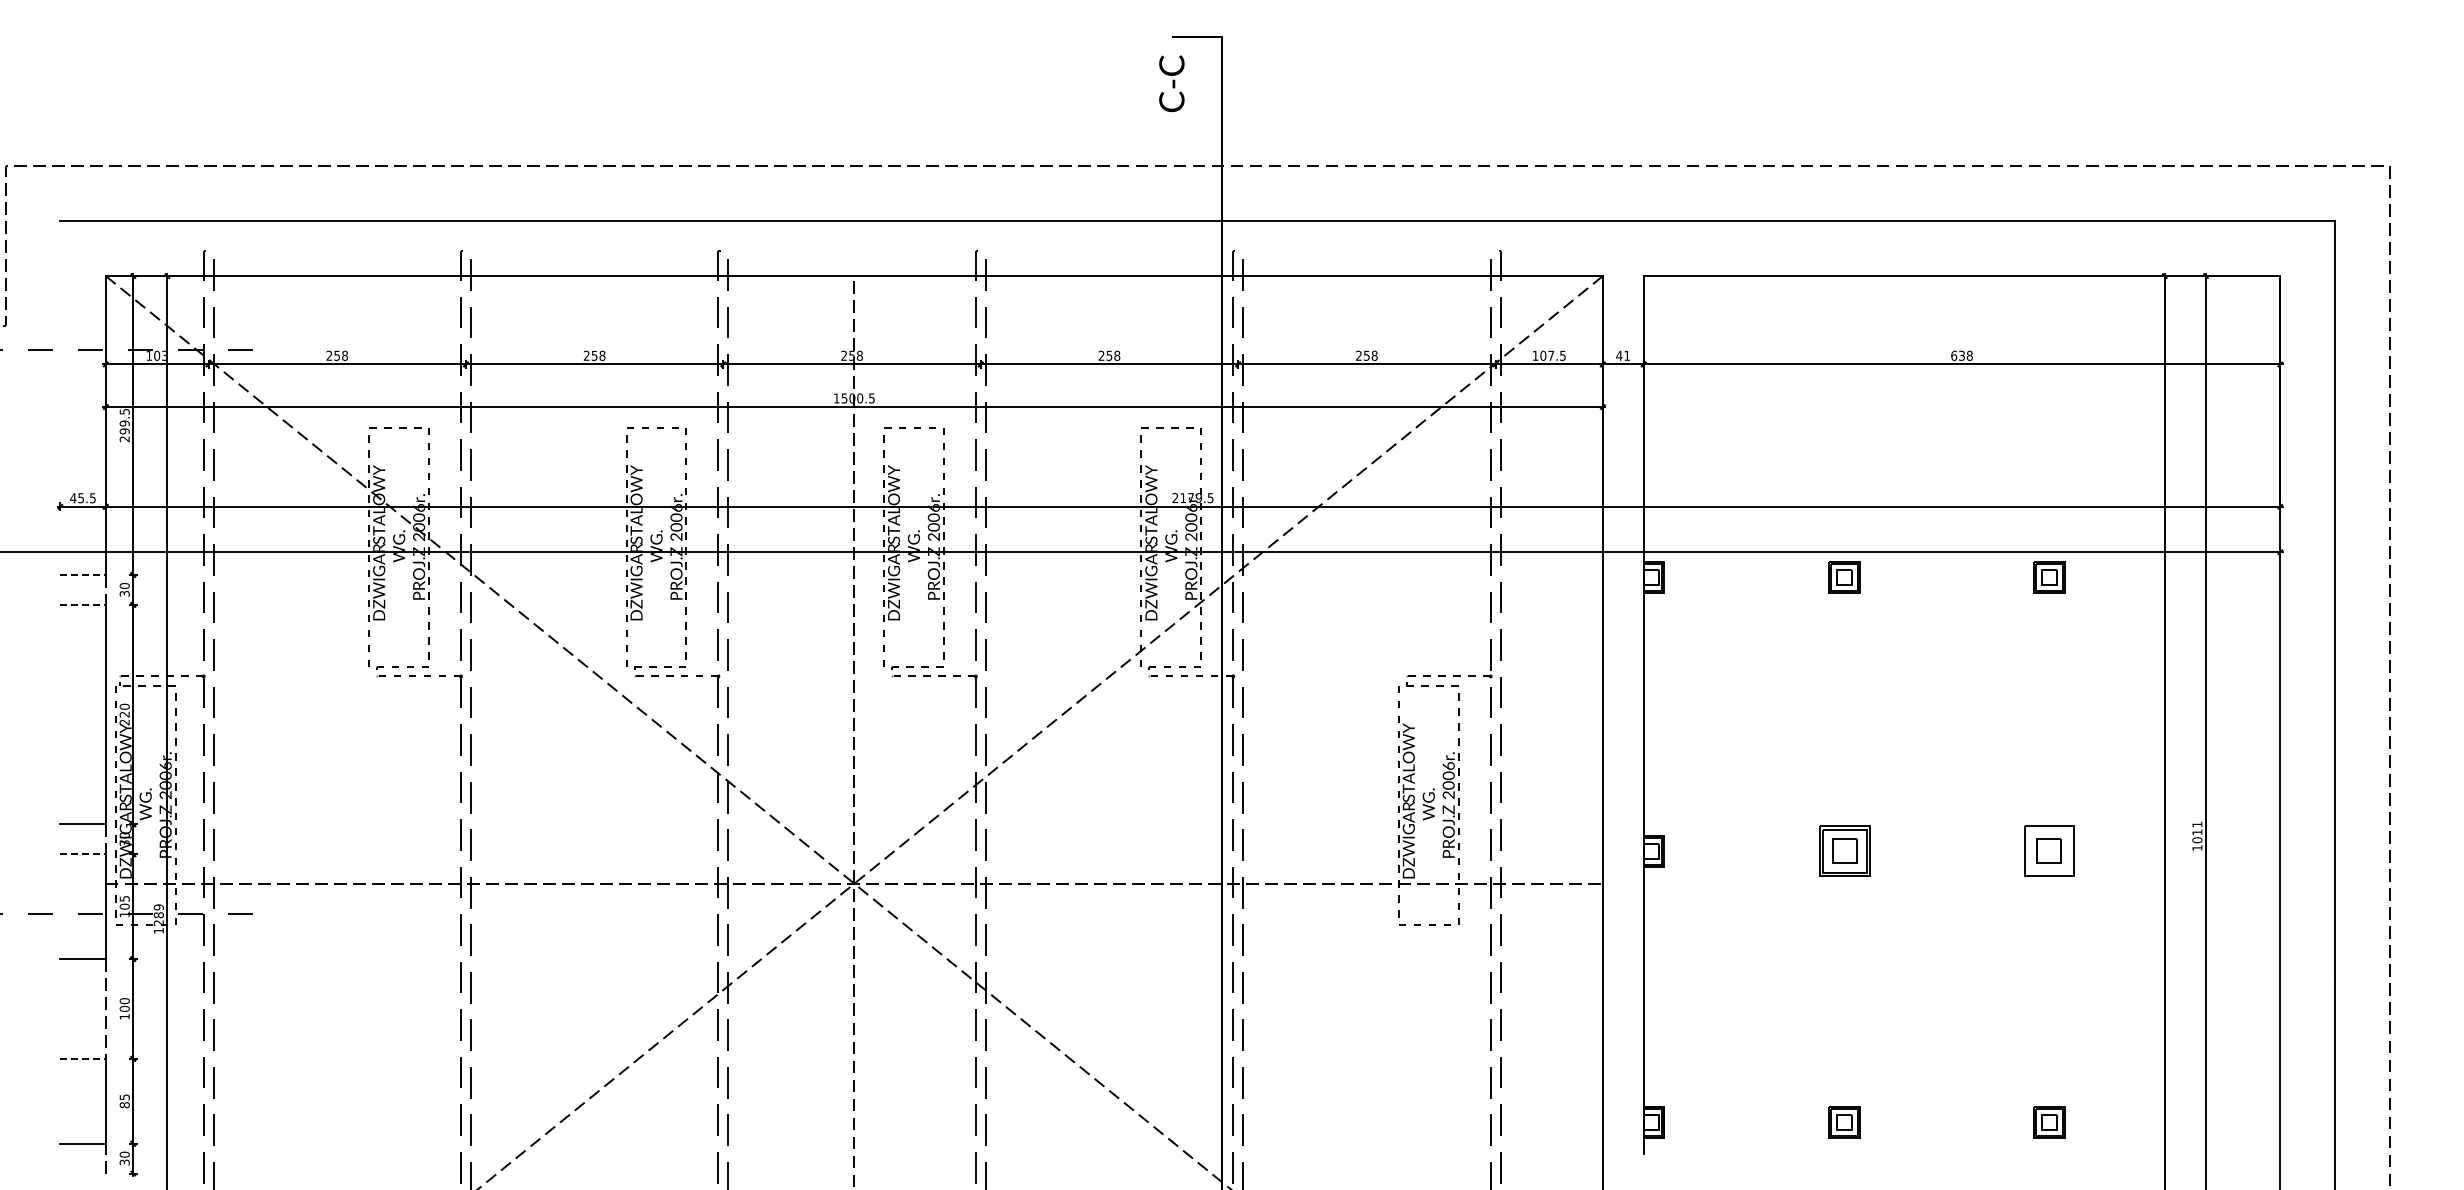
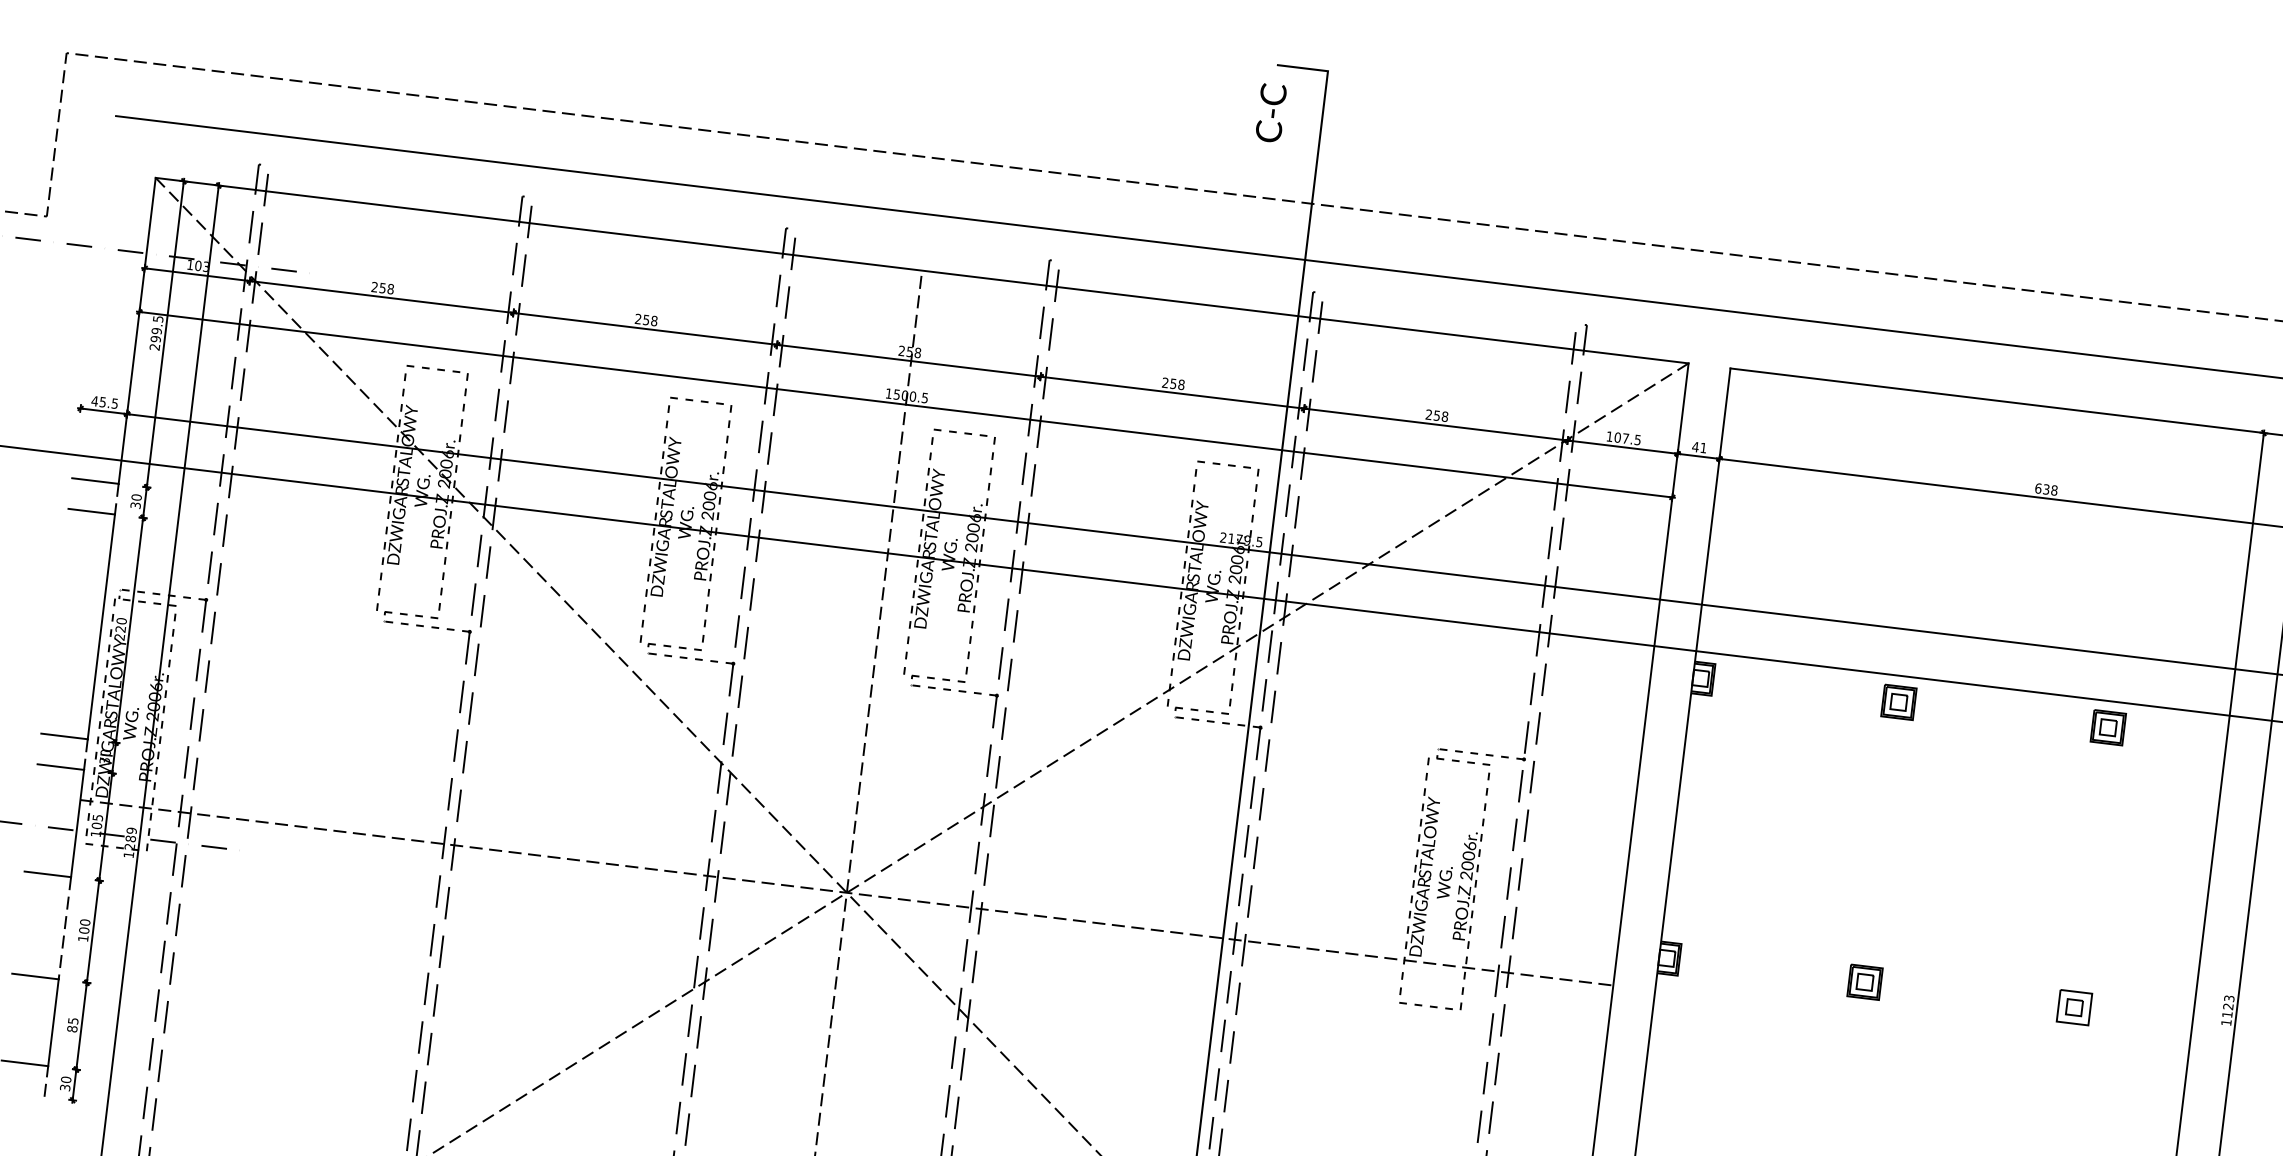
line: (83, 574) -> (95, 480), dashed -> solid
line: (83, 604) -> (92, 511), dashed -> solid
text: (2197, 832) -> (2228, 1006), 1011 -> 1123
part: (1844, 851) -> (1864, 982), size x0.62
part: (2049, 851) -> (2074, 1007), size x0.62
line: (83, 854) -> (61, 767), dashed -> solid
line: (83, 1058) -> (35, 976), dashed -> solid

